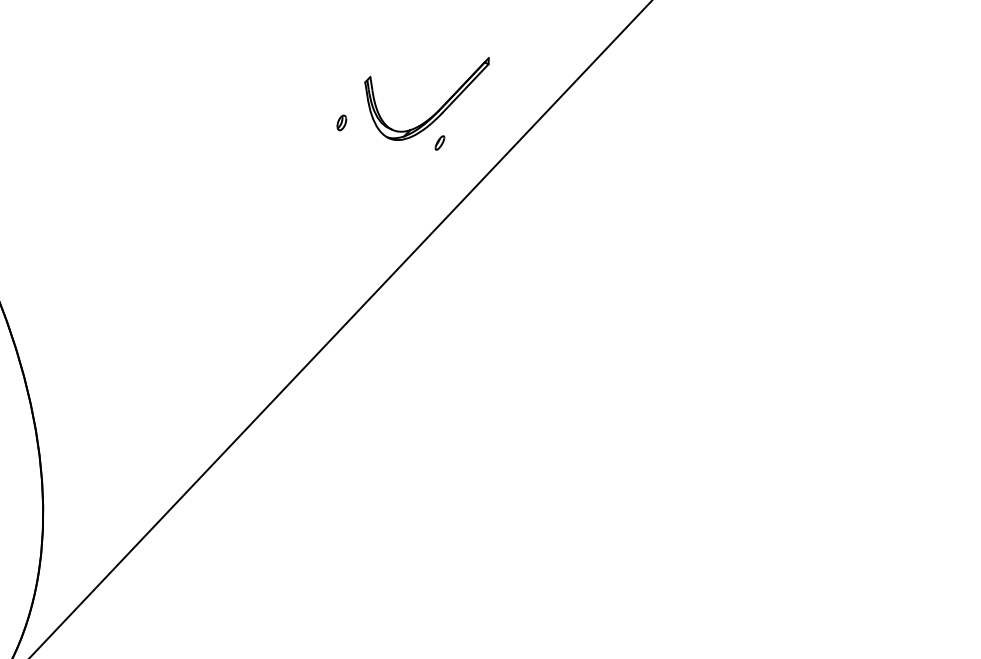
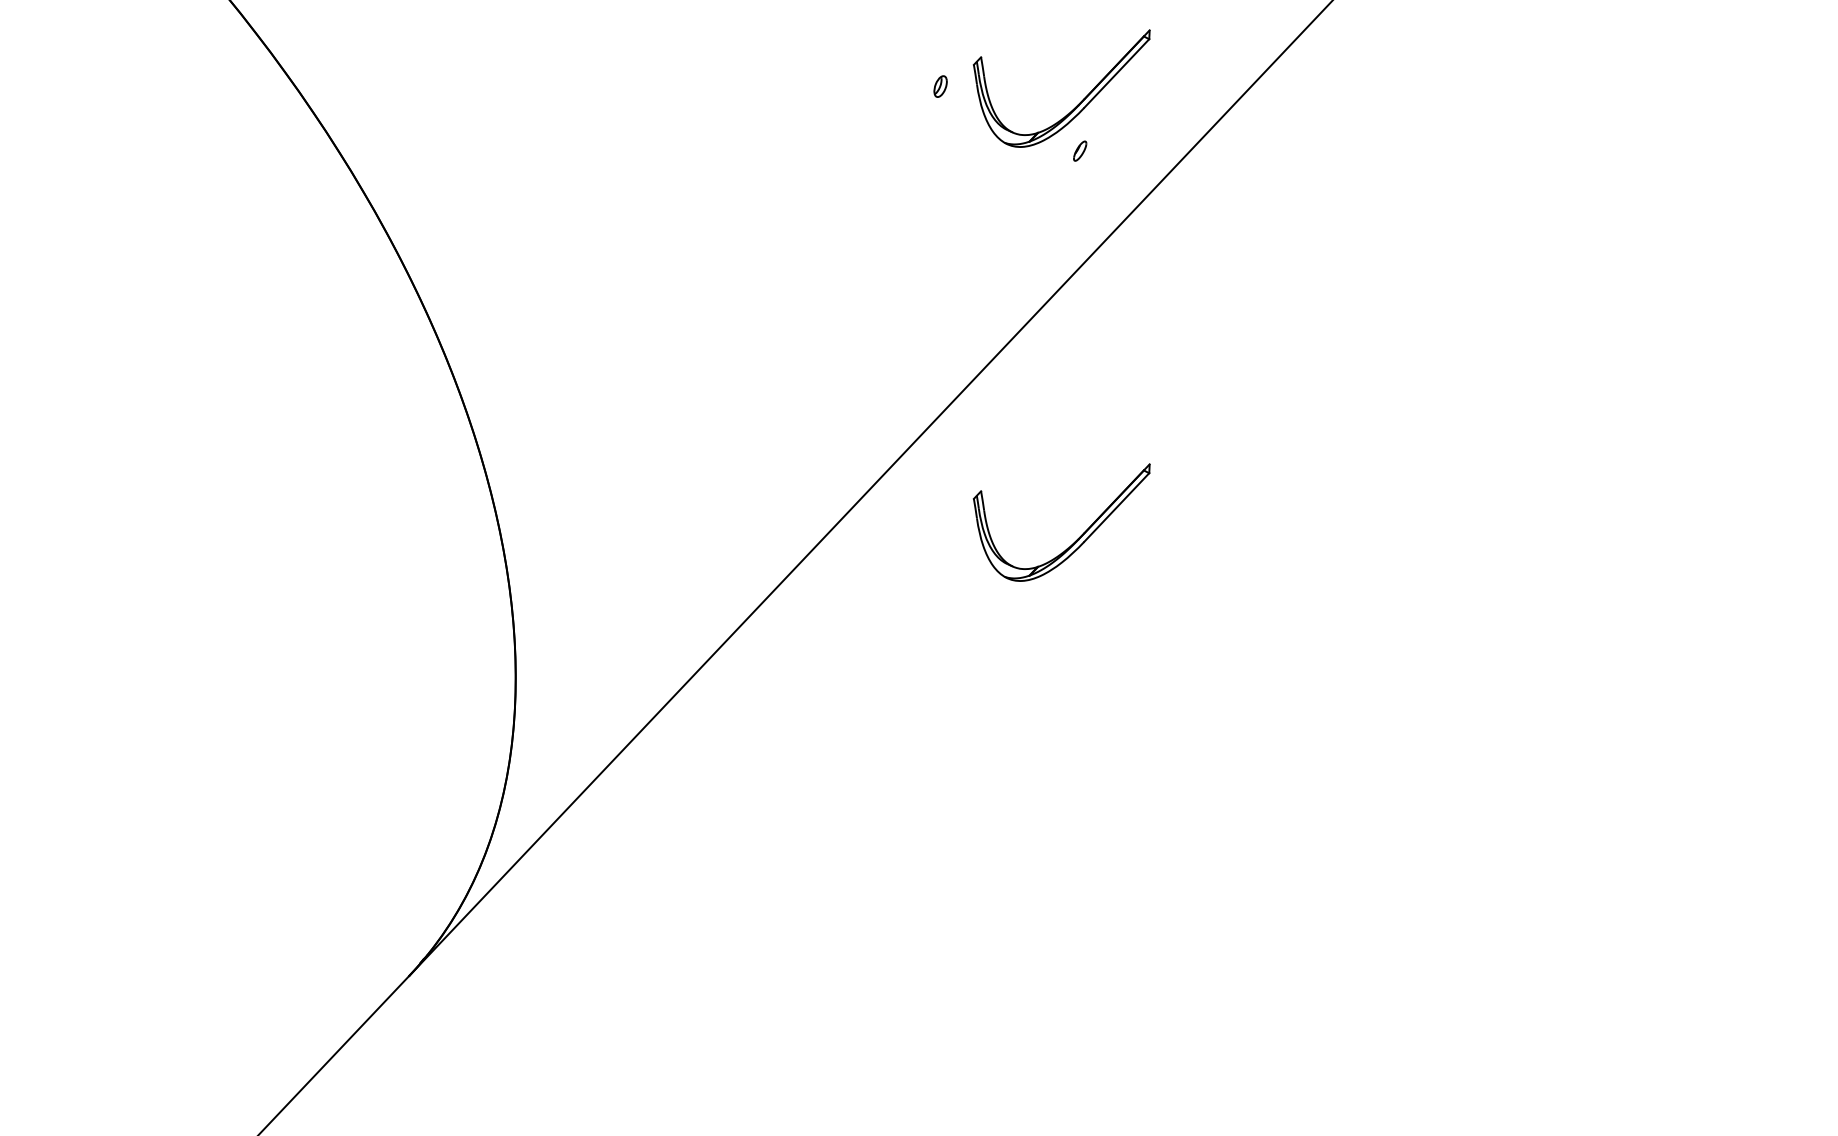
part: (341, 122) -> (940, 86), moved
part: (438, 415) -> (1077, 538), added

